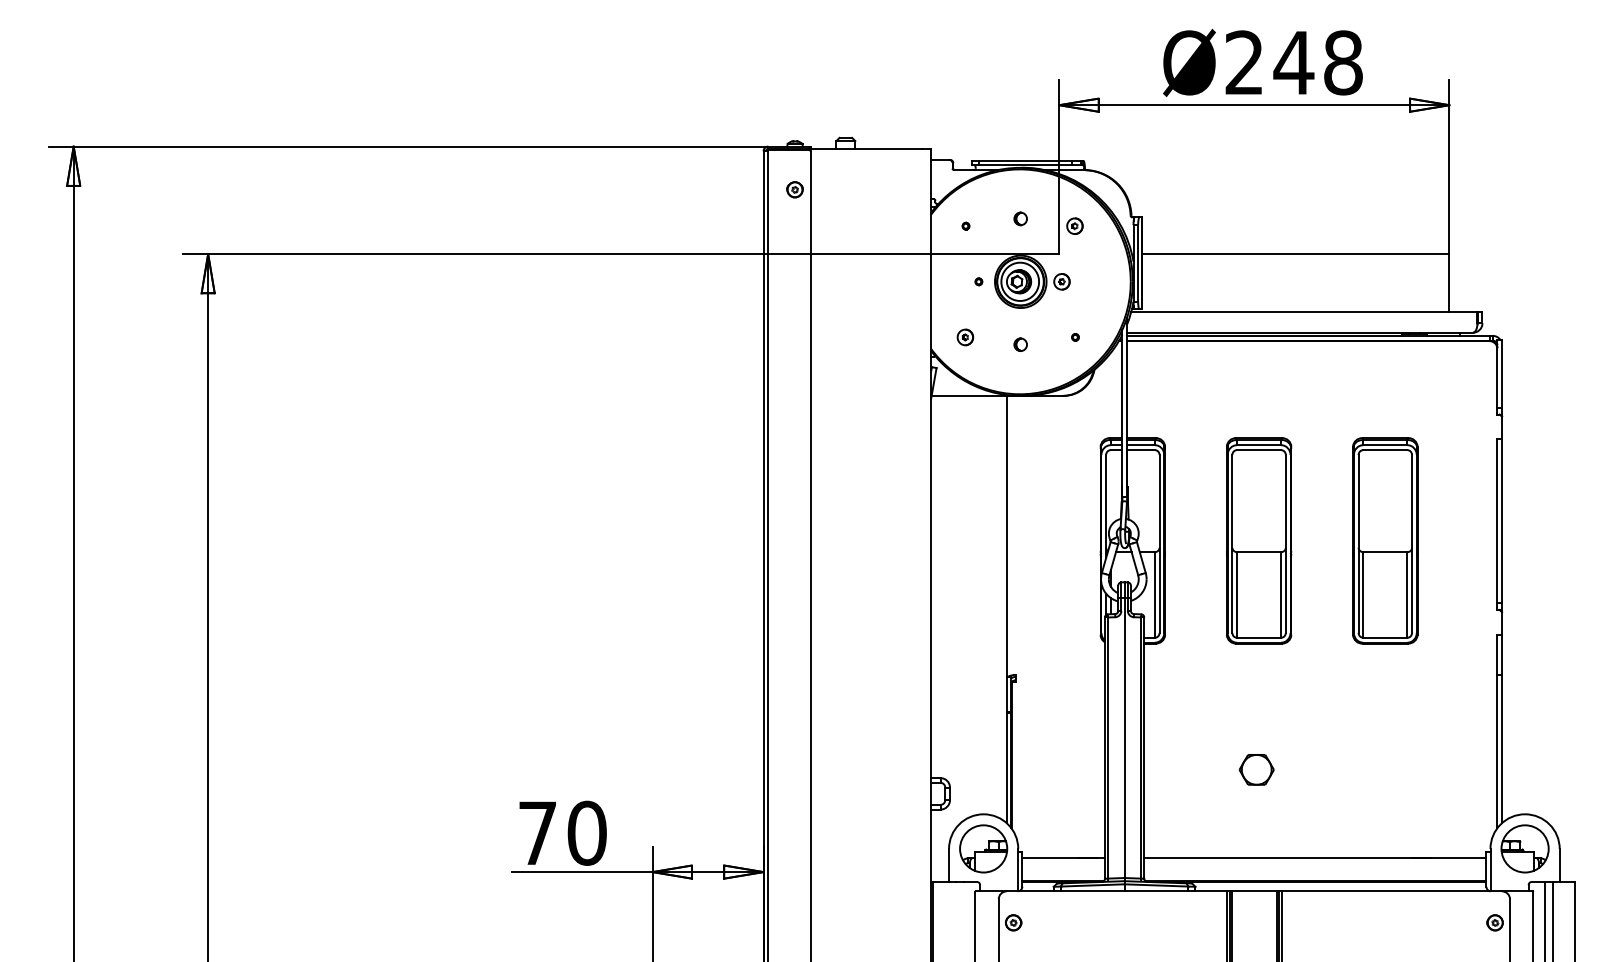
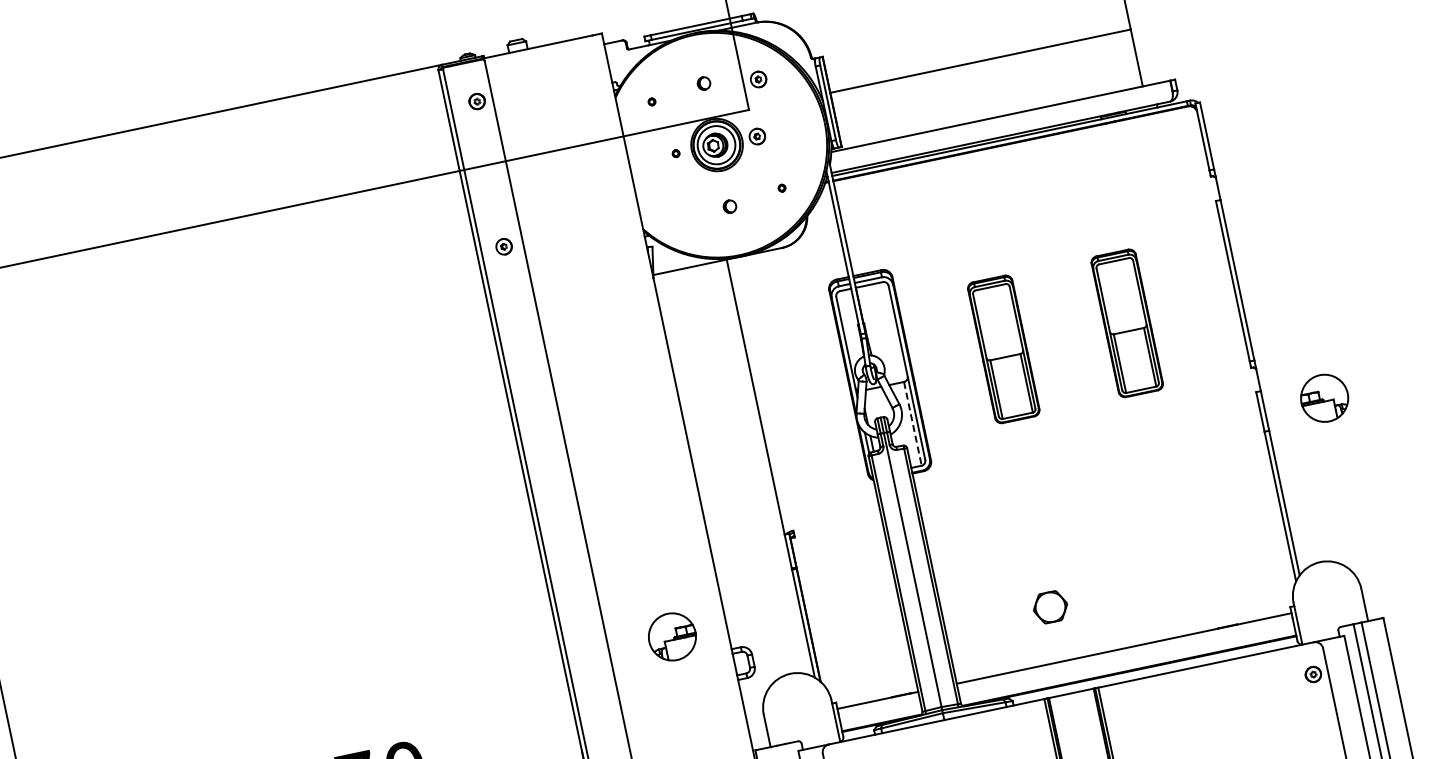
part: (965, 337) -> (504, 246), moved
part: (1259, 540) -> (1004, 348), size x0.7
part: (1385, 540) -> (1127, 322), size x0.7
line: (1154, 594) -> (912, 423), solid -> dashed
part: (1256, 769) -> (1050, 606), moved
part: (983, 848) -> (672, 636), moved
part: (1524, 848) -> (1323, 398), moved

